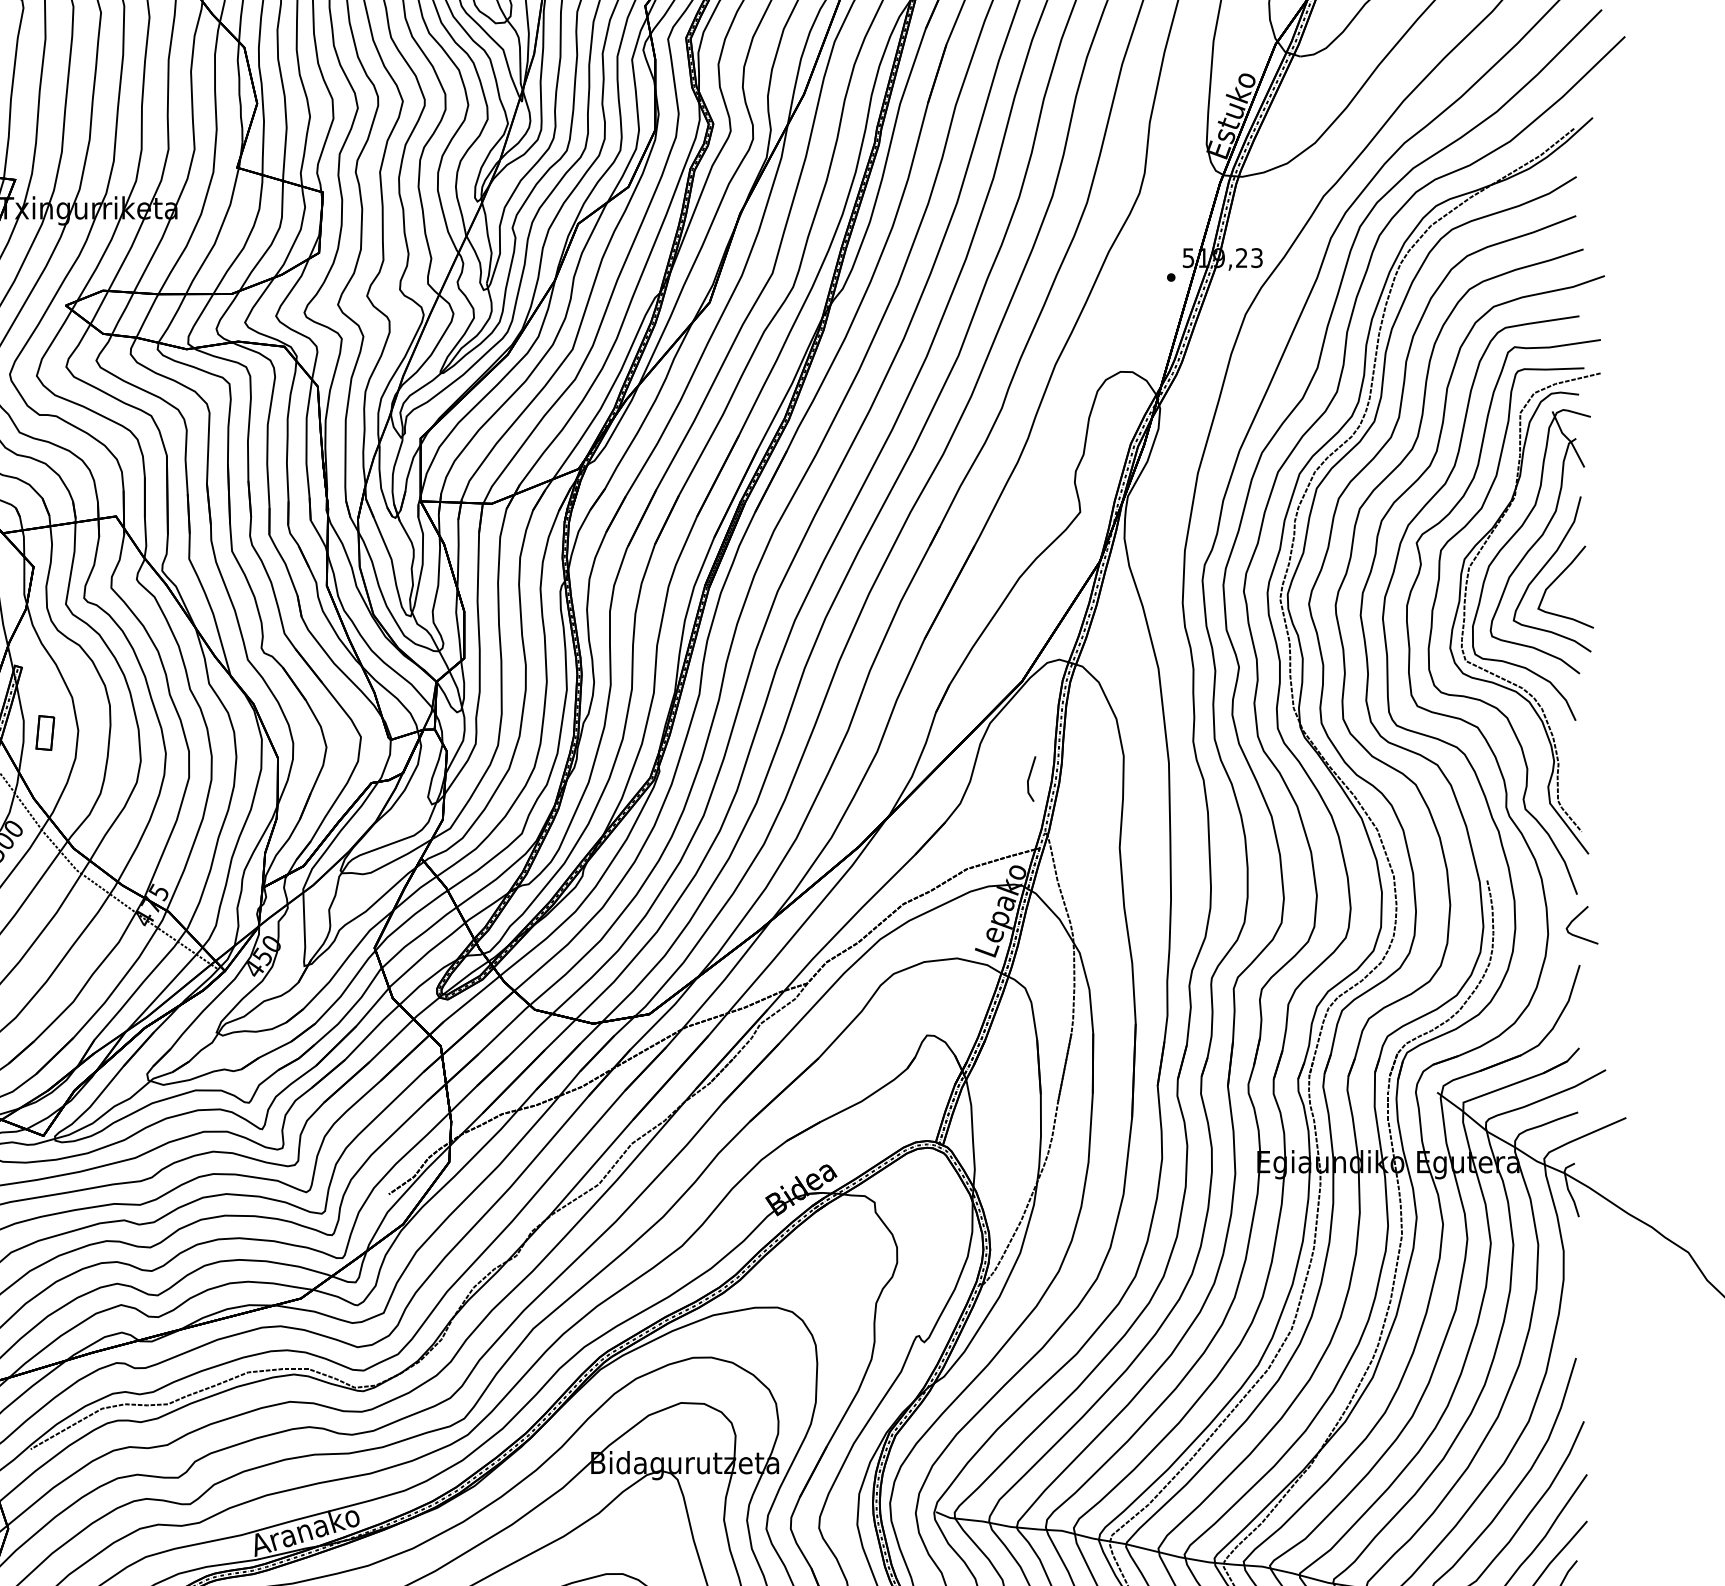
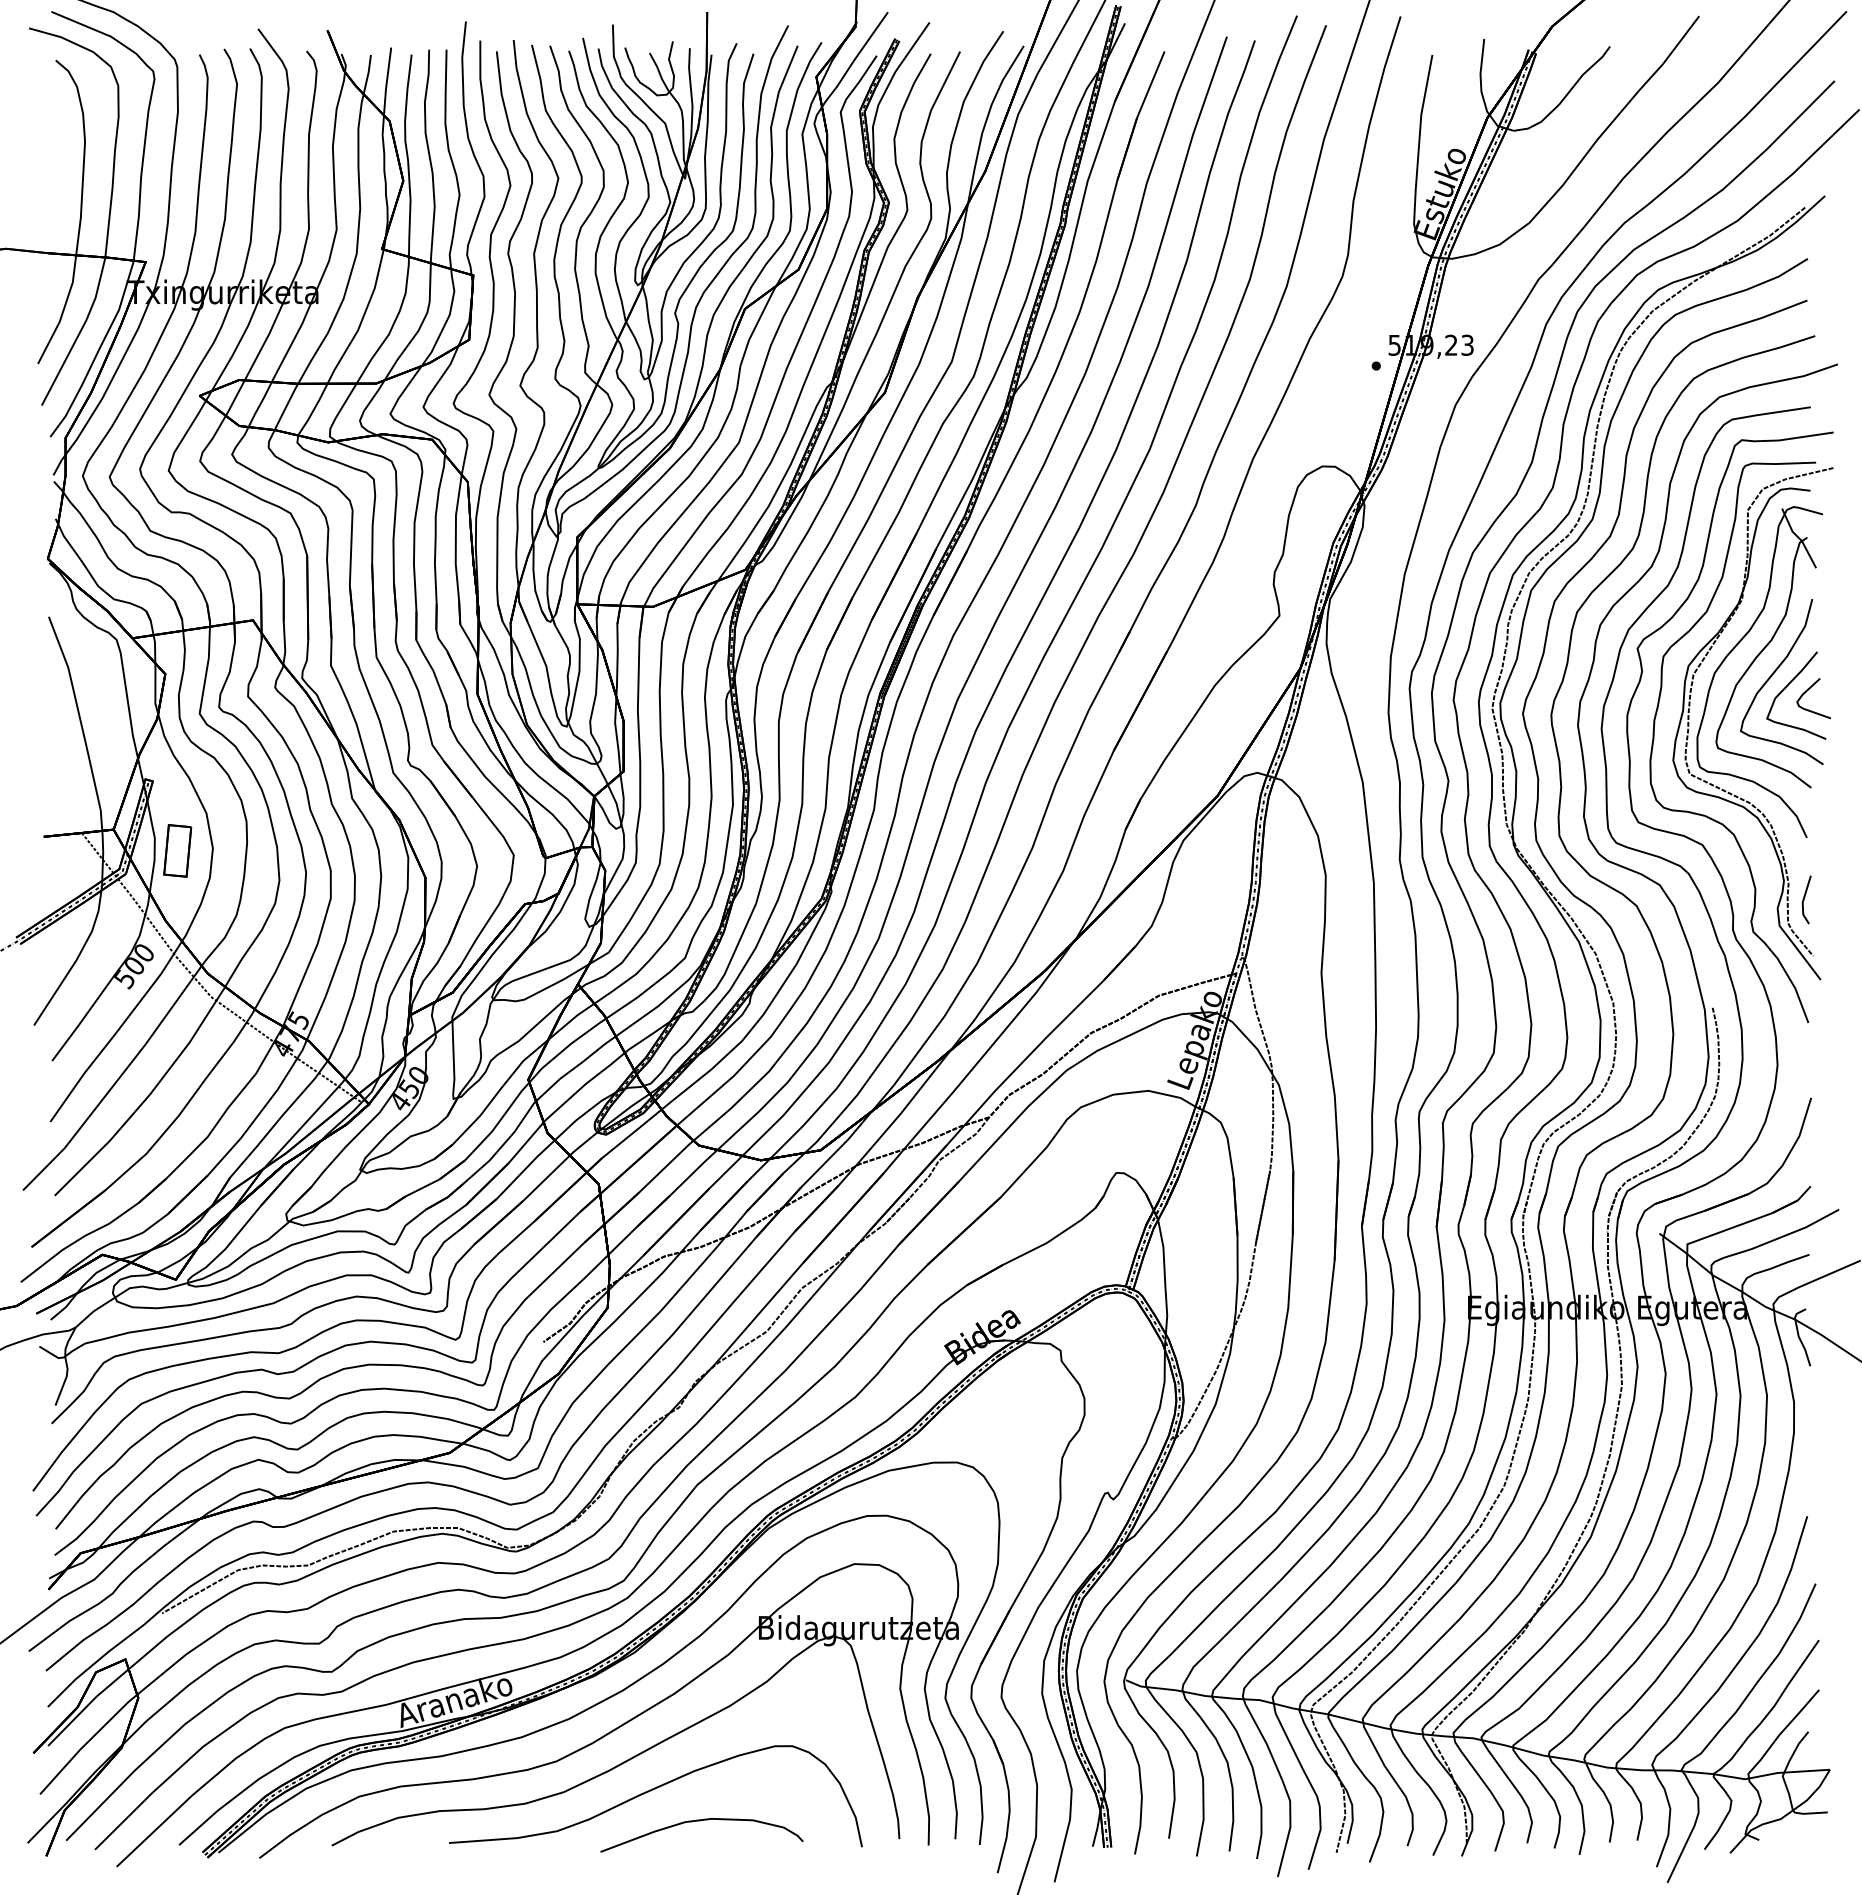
part: (45, 732) -> (177, 850), size x1.43
line: (1029, 778) -> (1804, 899), moved
curve: (1576, 918) -> (1807, 691), moved

